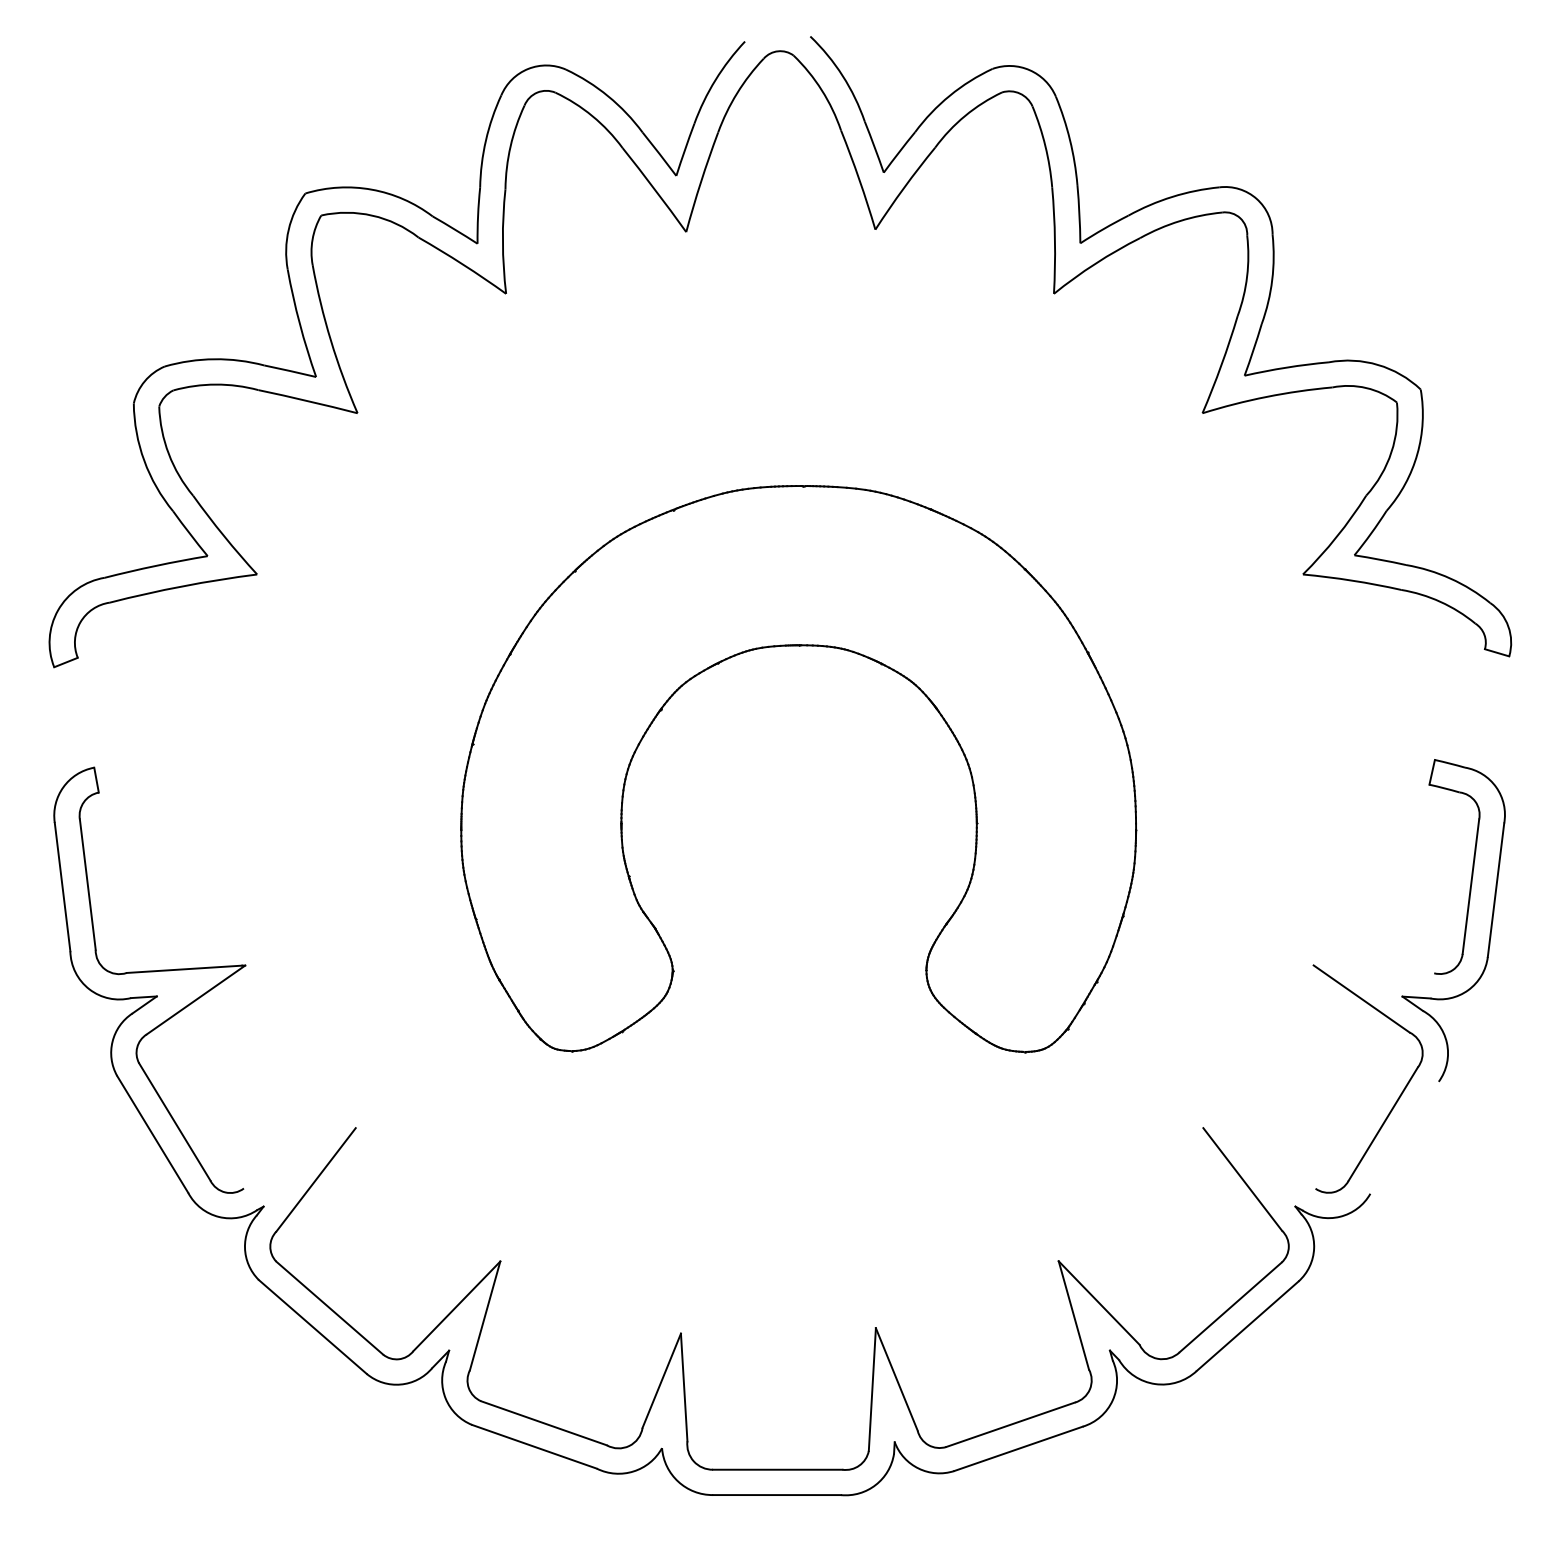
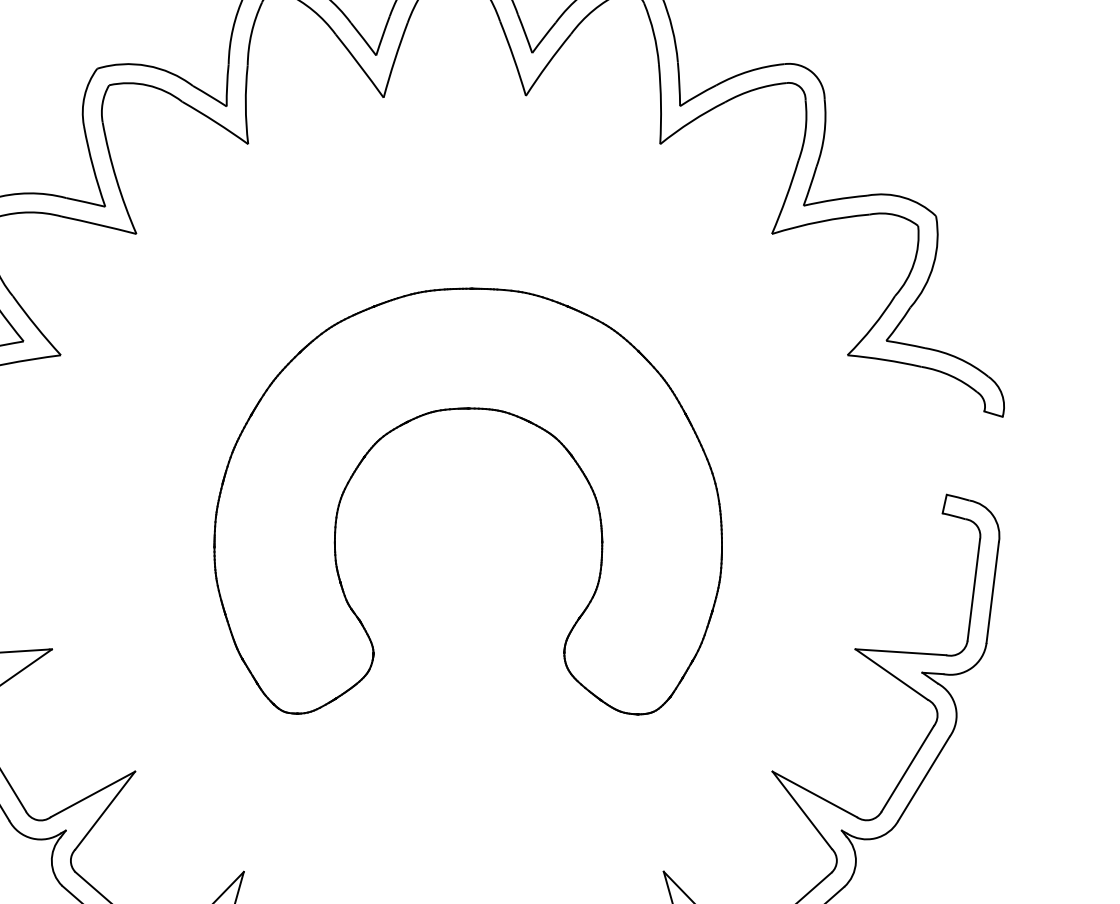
line: (1373, 969) -> (900, 652), added
line: (1404, 1137) -> (923, 778), added
line: (299, 1158) -> (92, 794), added
line: (1259, 1158) -> (814, 794), added

